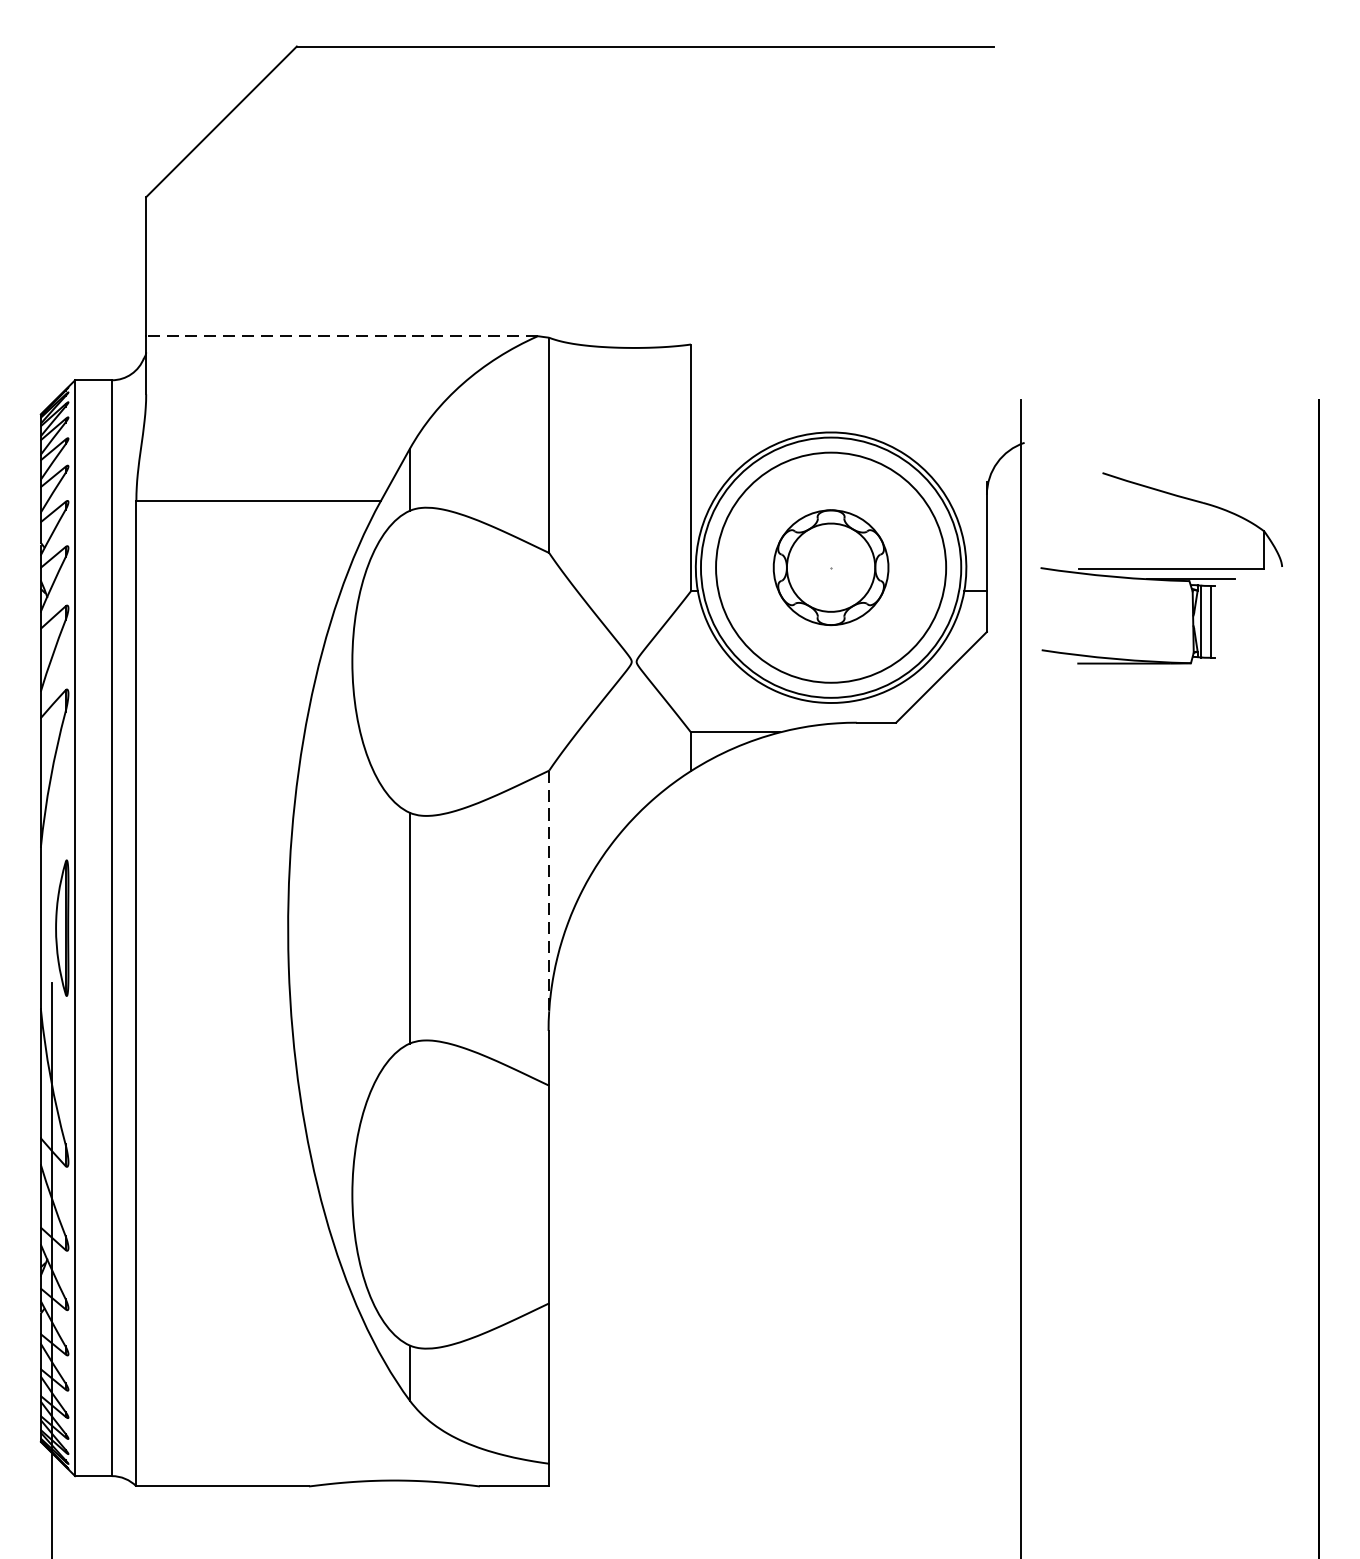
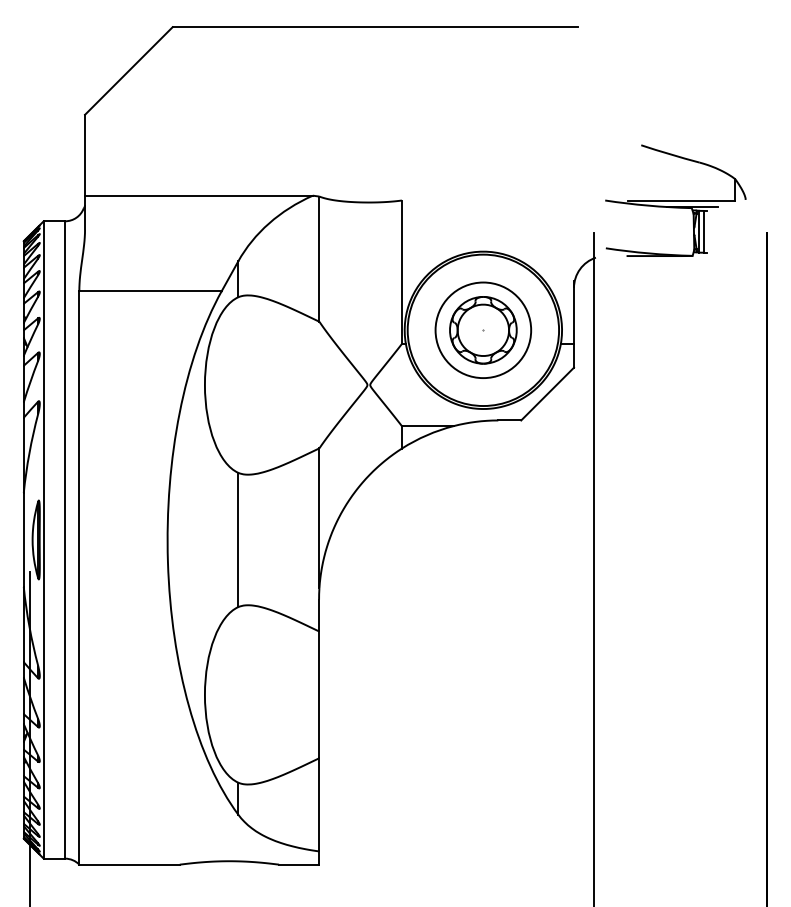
line: (341, 335) -> (198, 195), dashed -> solid
circle: (831, 568) -> (483, 330), size x0.71
part: (1161, 568) -> (675, 200), moved
line: (549, 891) -> (319, 518), dashed -> solid

